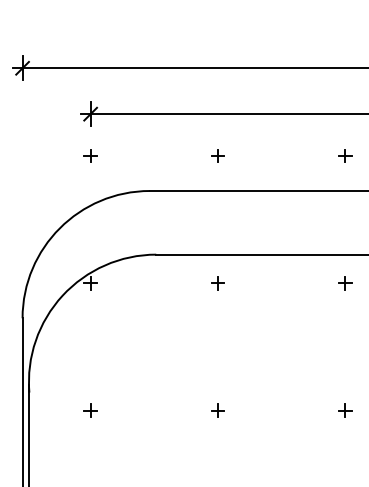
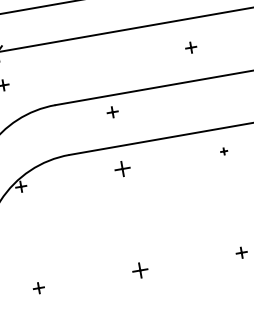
part: (217, 155) -> (112, 112), moved
part: (345, 155) -> (191, 47), moved
part: (217, 283) -> (122, 169), size x1.4
part: (345, 283) -> (224, 151), size x0.6
part: (217, 410) -> (139, 270), size x1.4

